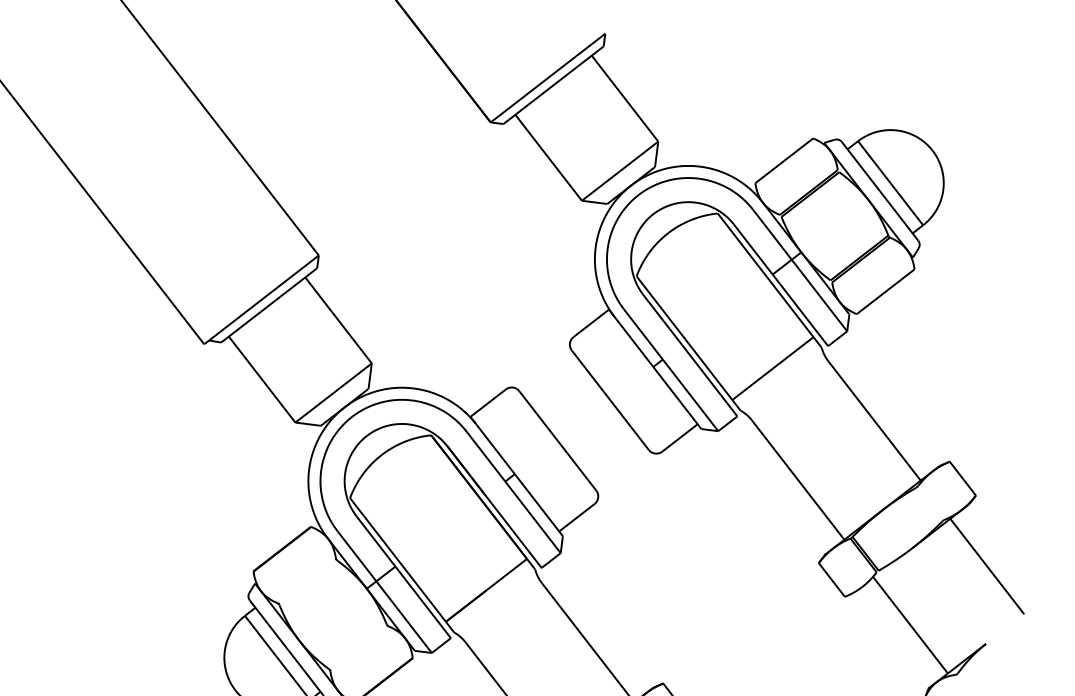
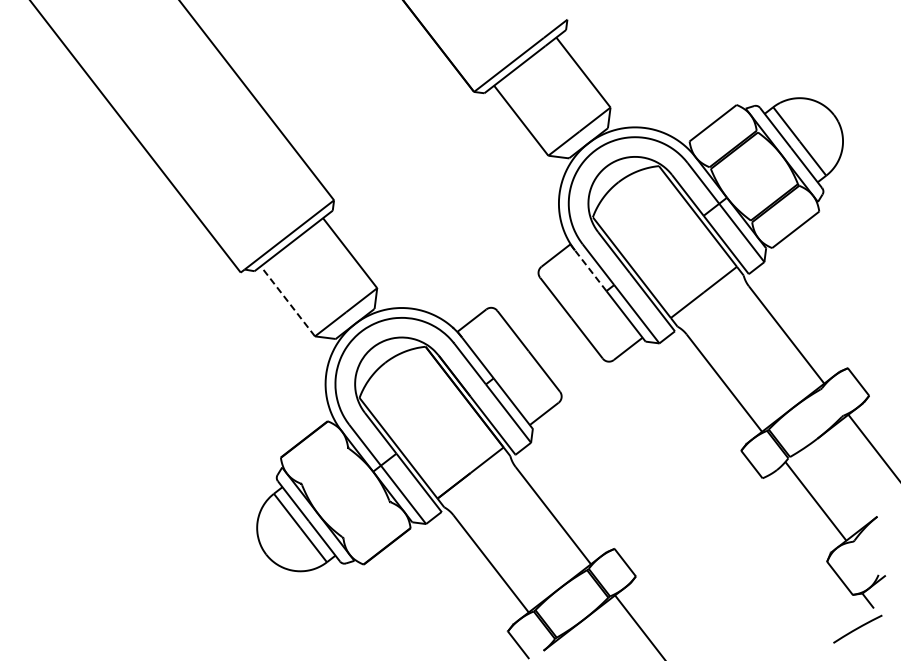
line: (633, 341) -> (590, 270), solid -> dashed
line: (261, 378) -> (287, 300), solid -> dashed

